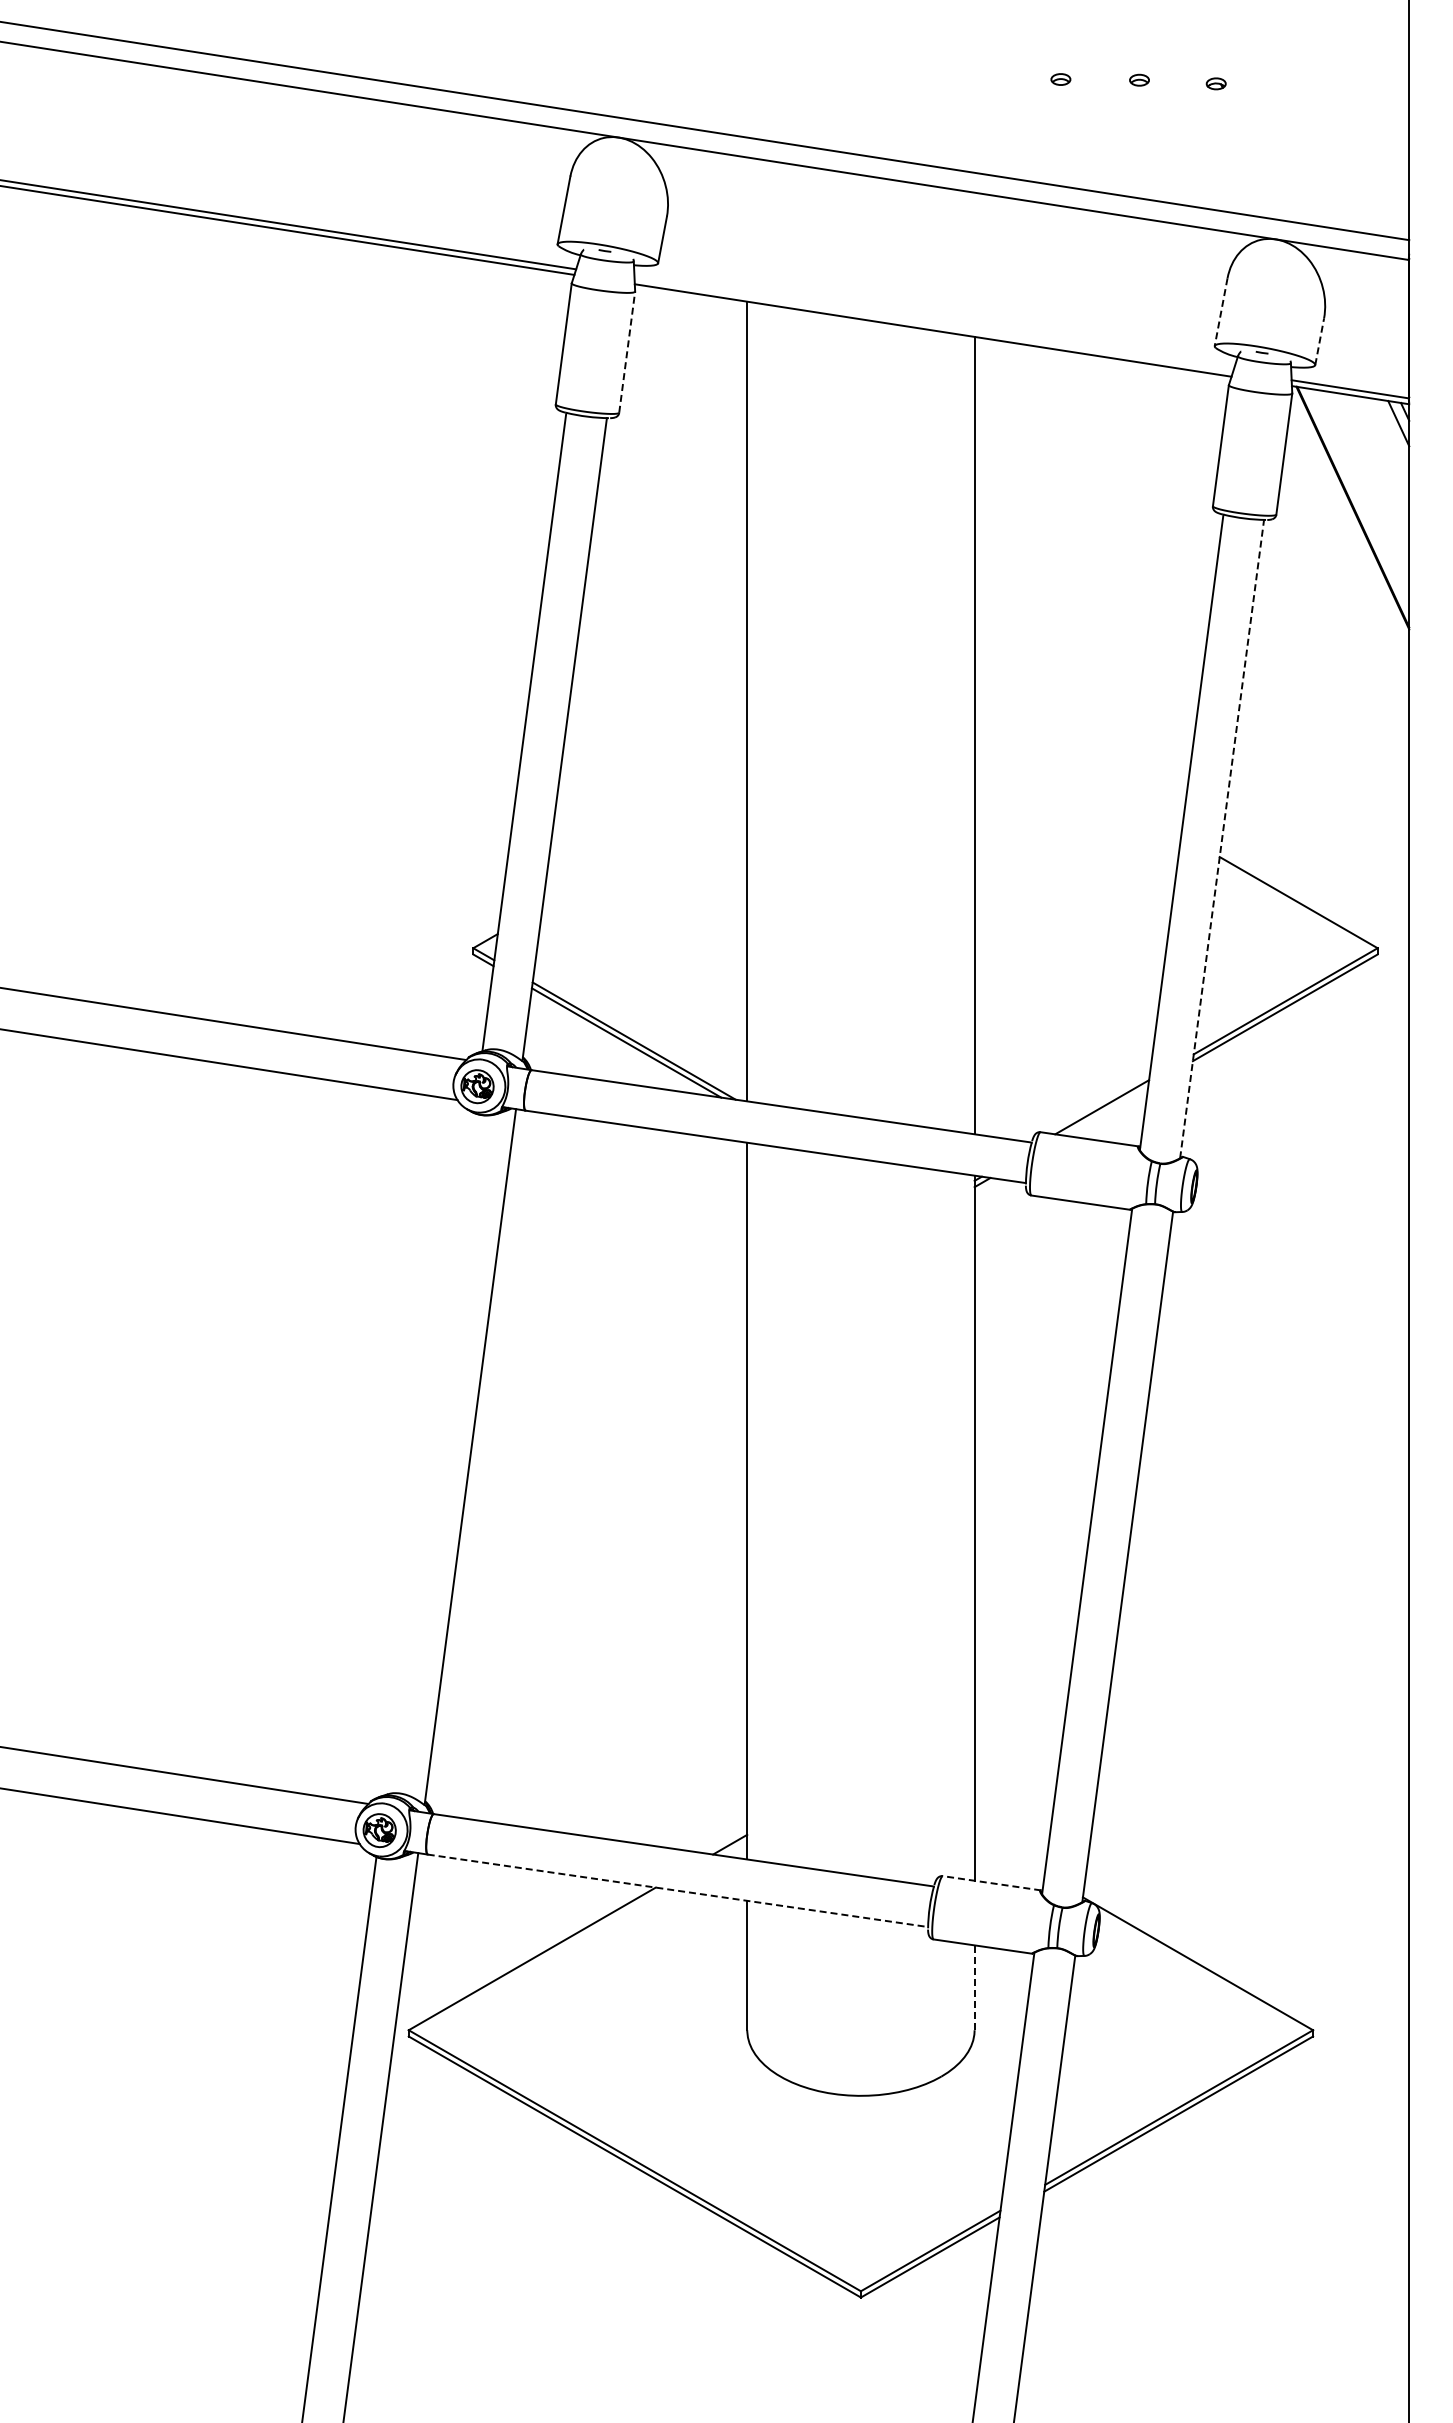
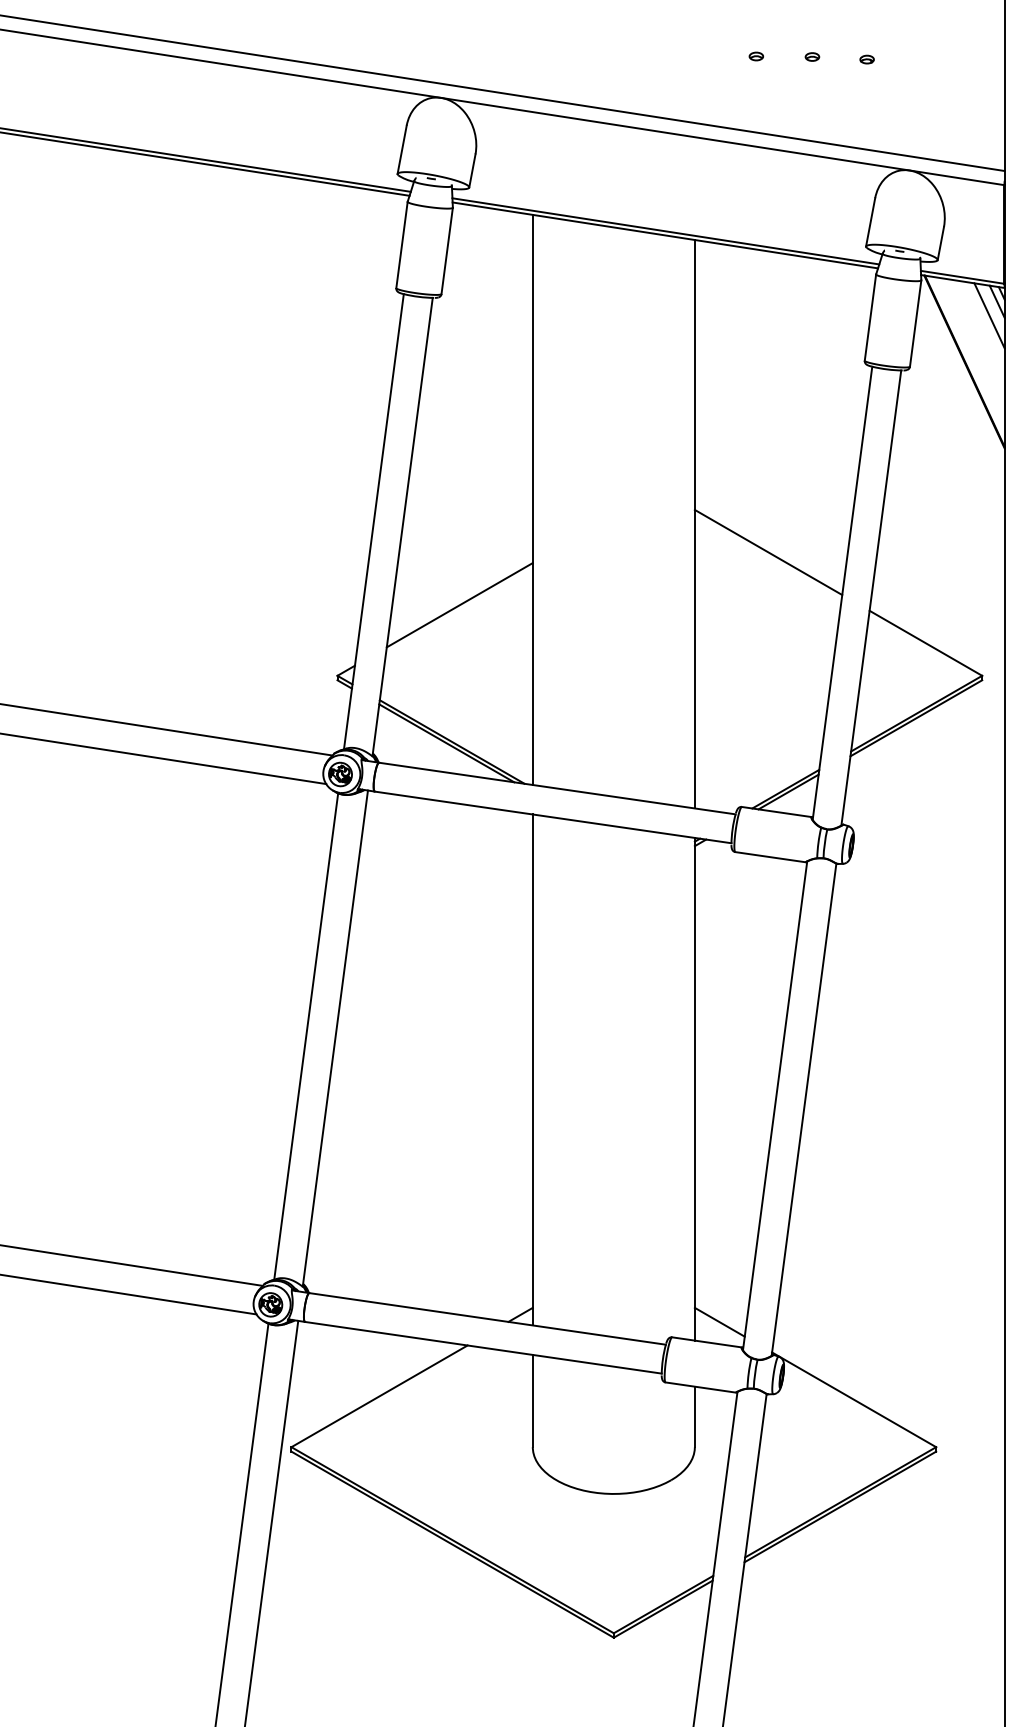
line: (1221, 312) -> (870, 222), dashed -> solid
line: (933, 324) -> (665, 231), added
line: (1319, 341) -> (940, 243), dashed -> solid
line: (627, 351) -> (447, 250), dashed -> solid
line: (1387, 443) -> (989, 315), added
line: (1077, 774) -> (768, 551), added
line: (1222, 839) -> (871, 598), dashed -> solid
line: (644, 849) -> (459, 605), added
line: (1105, 1110) -> (788, 791), added
line: (429, 1453) -> (306, 1036), added
line: (1009, 1854) -> (719, 1321), added
line: (991, 1883) -> (706, 1342), dashed -> solid
line: (677, 1890) -> (483, 1347), dashed -> solid
line: (974, 1987) -> (694, 1416), dashed -> solid

